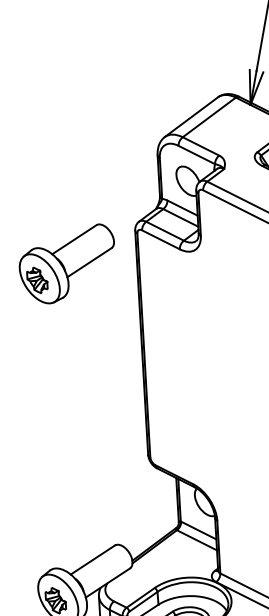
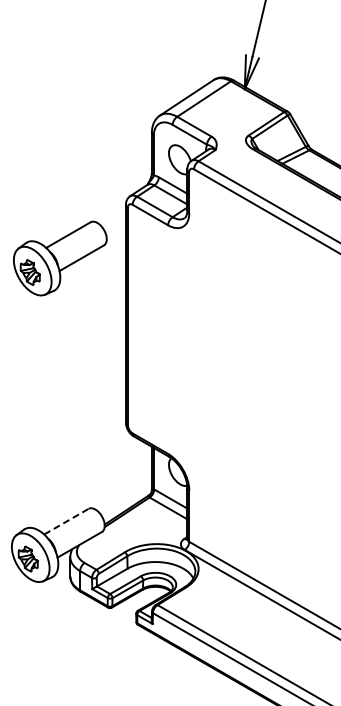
part: (67, 264) -> (60, 258), moved
line: (92, 559) -> (66, 521), solid -> dashed

